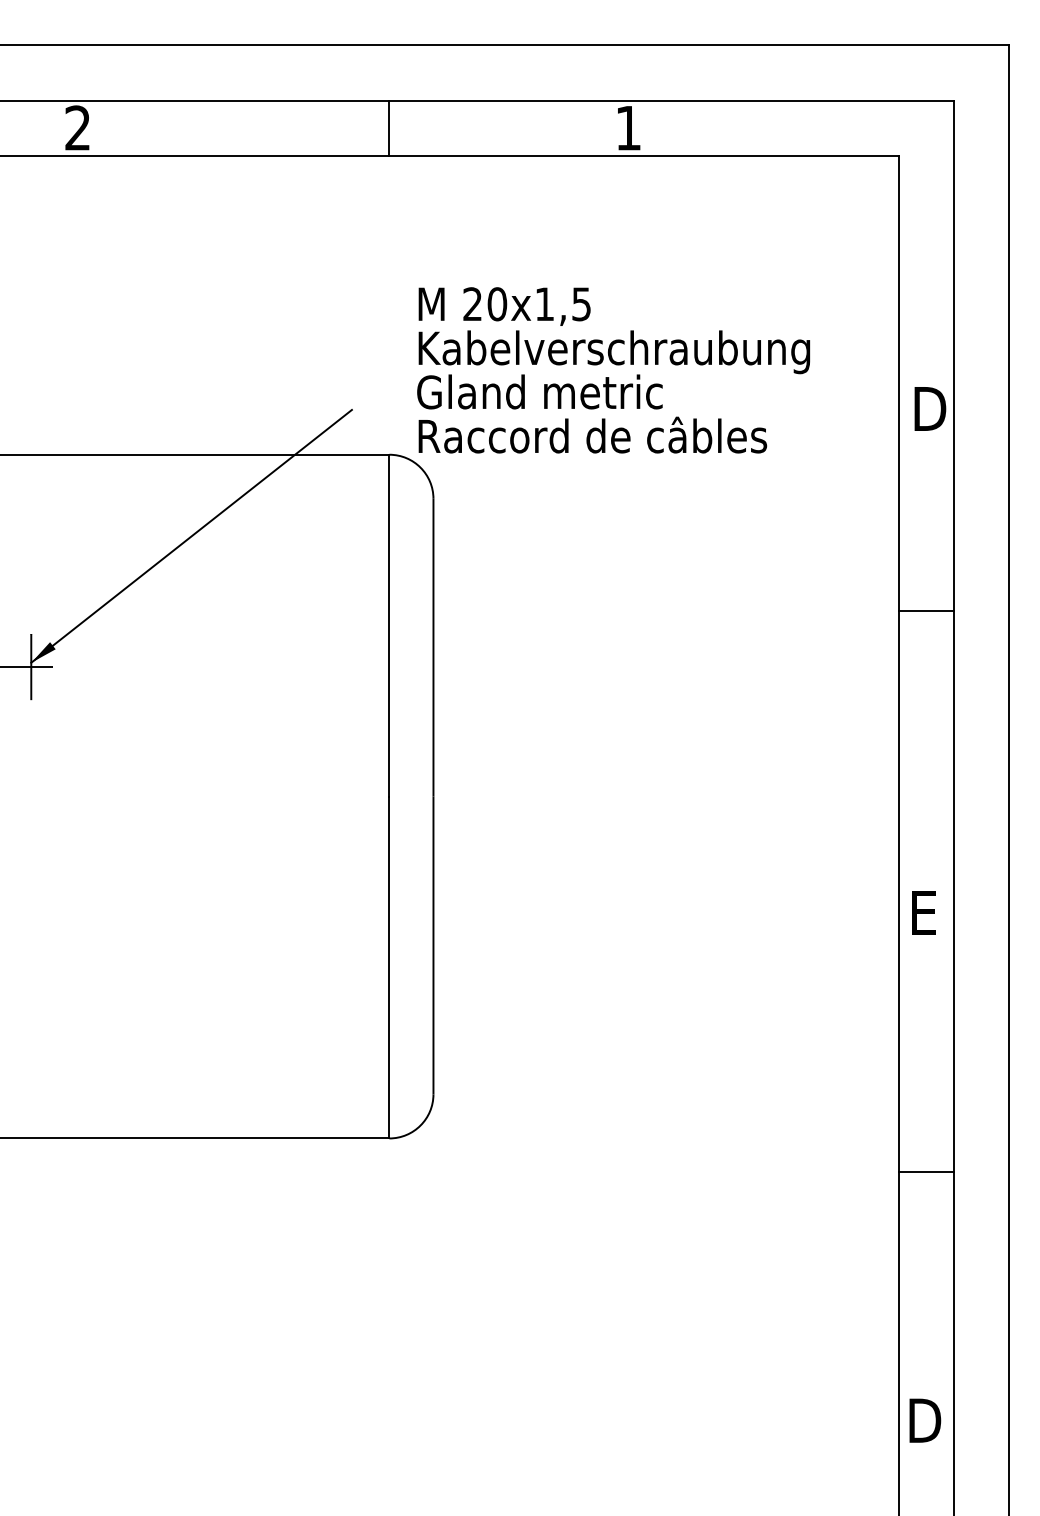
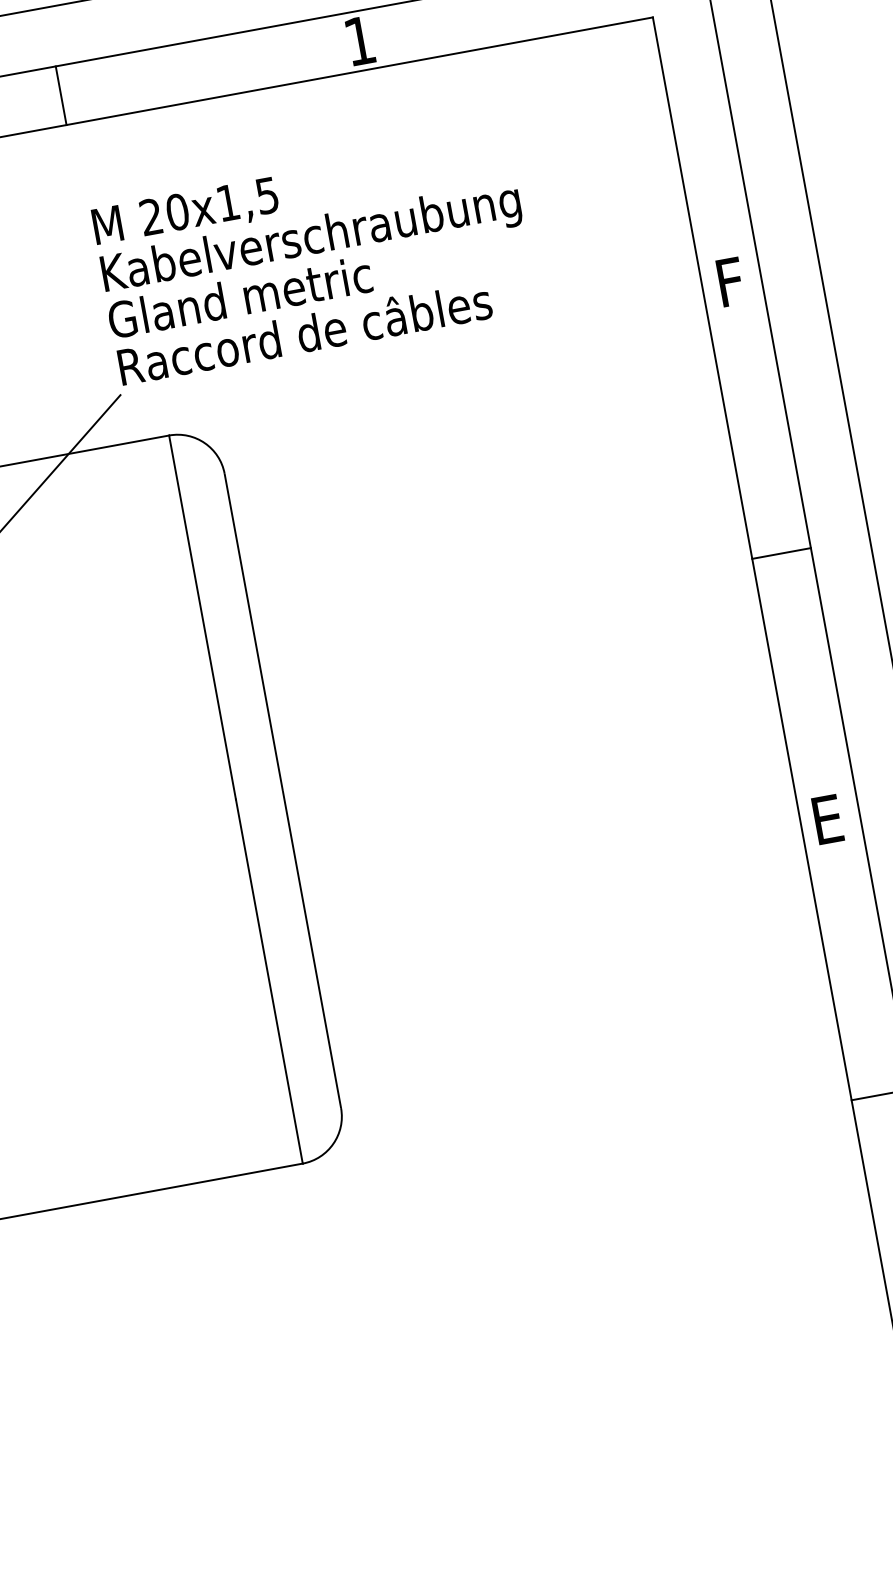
line: (388, 127) -> (60, 95), moved
part: (613, 370) -> (314, 260), moved
text: (930, 408) -> (736, 280), D -> F
line: (925, 611) -> (781, 554), moved

